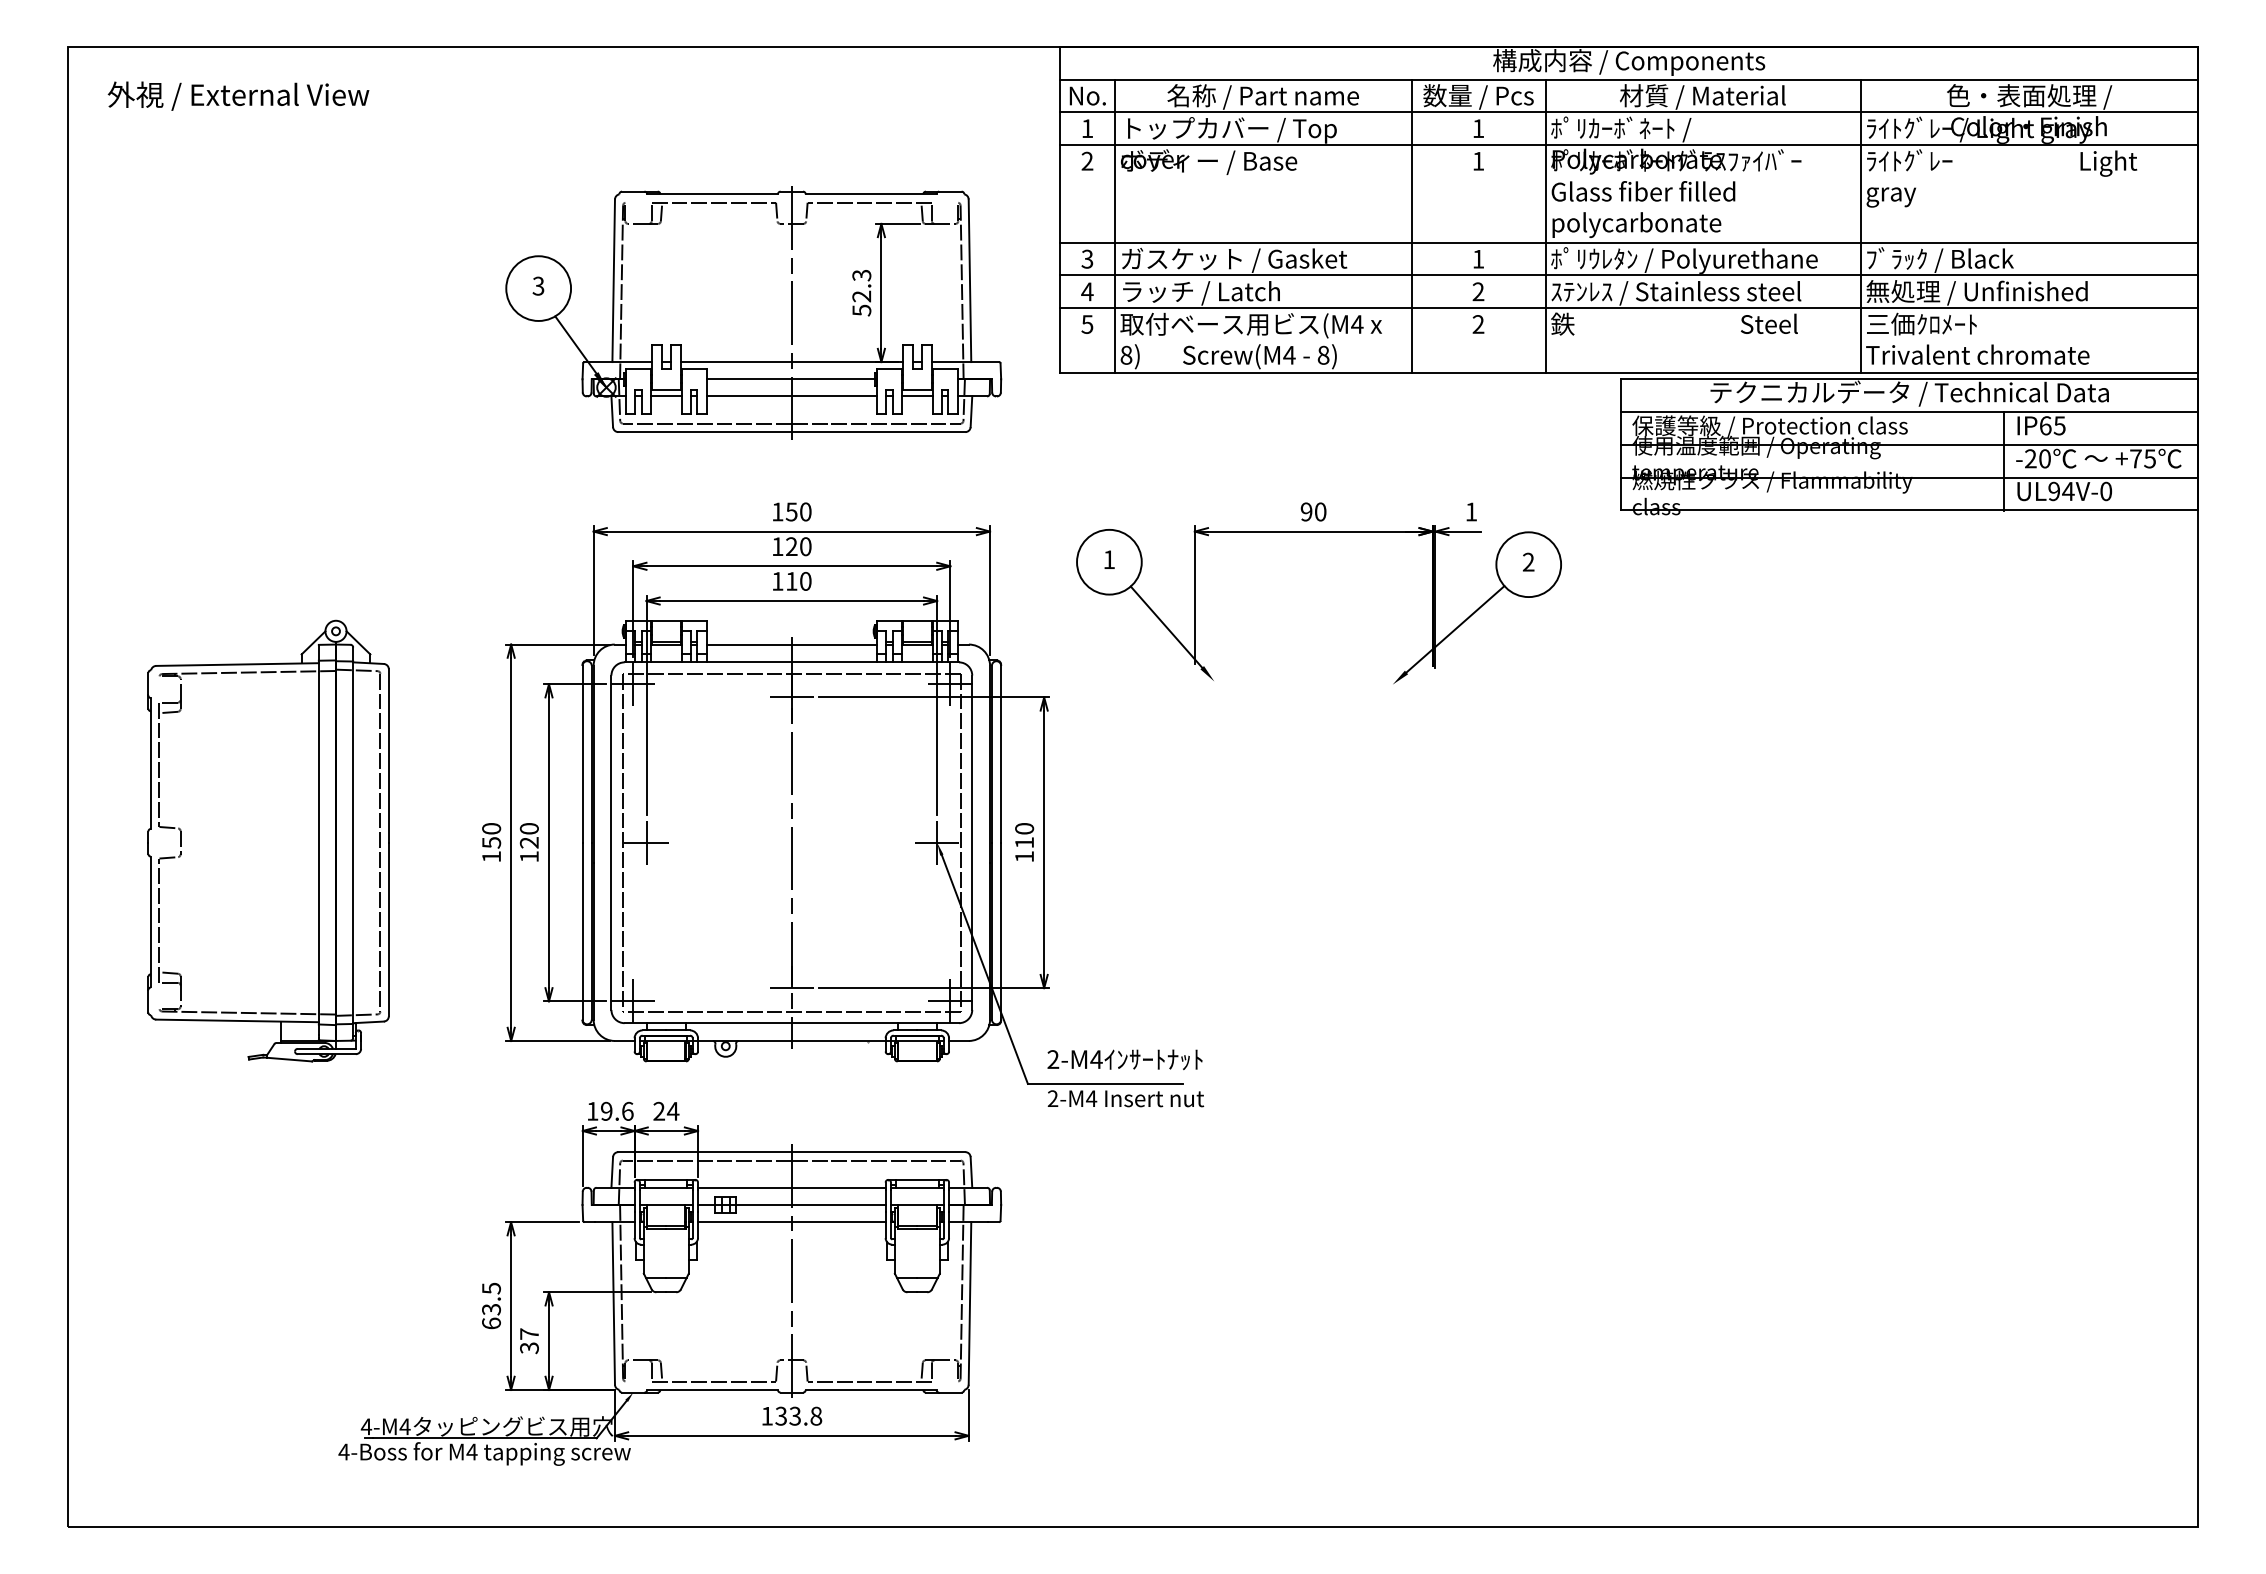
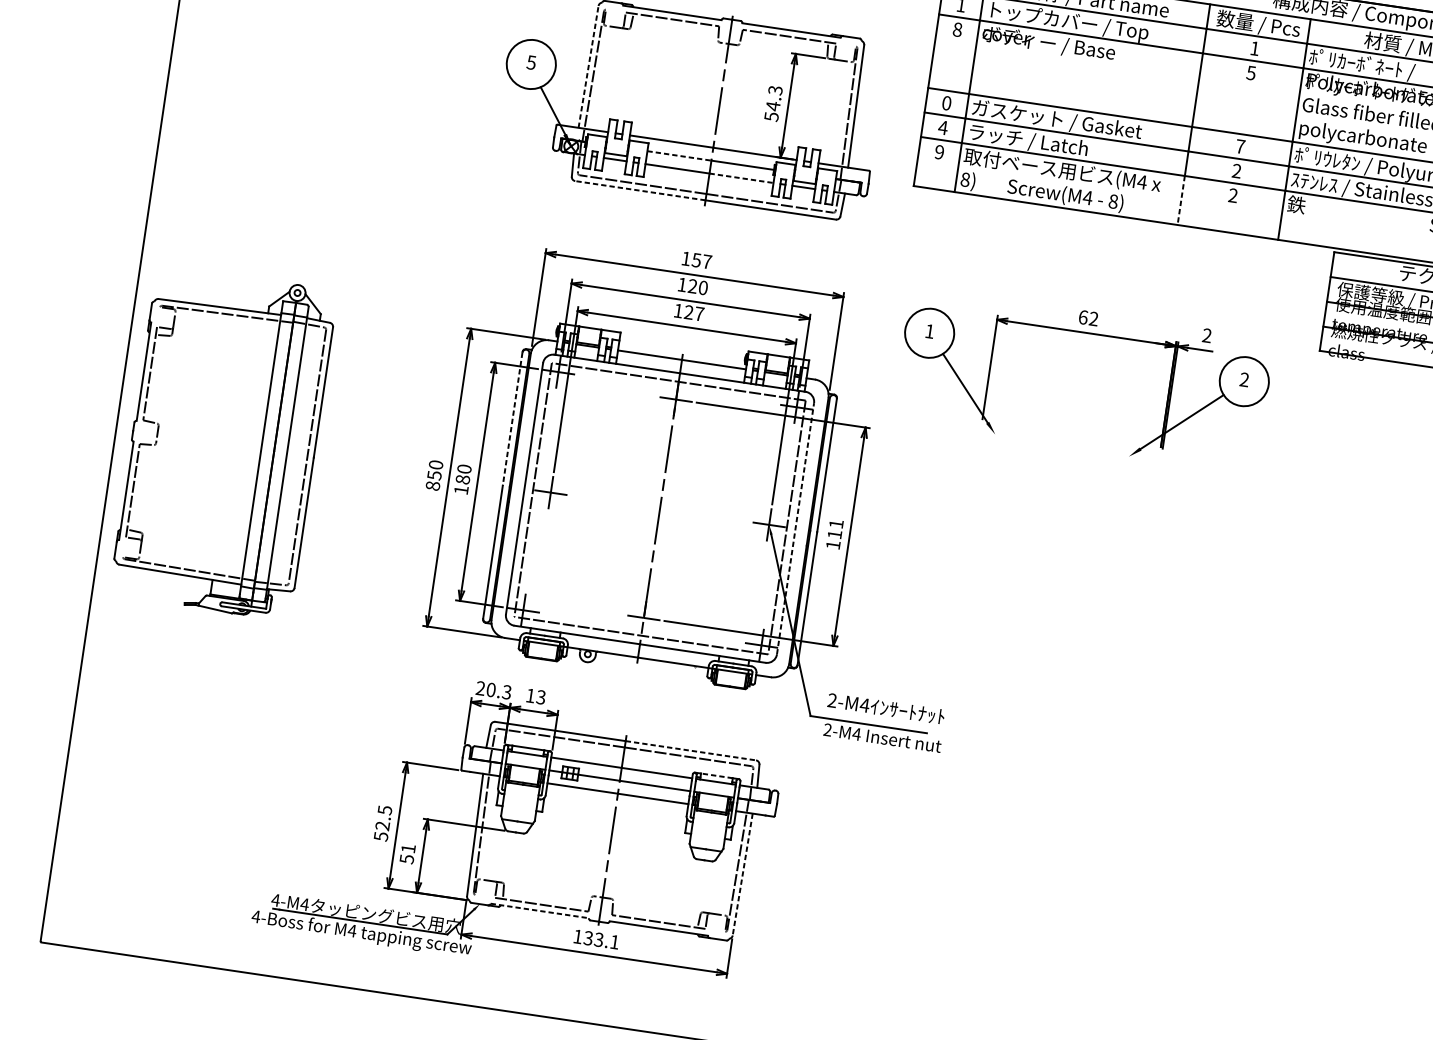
text: (1087, 160) -> (957, 29), 2 -> 8
text: (1478, 161) -> (1251, 73), 1 -> 5
text: (1087, 258) -> (946, 102), 3 -> 0
text: (1478, 259) -> (1240, 146), 1 -> 7
line: (613, 280) -> (588, 66), solid -> dashed
text: (538, 285) -> (531, 62), 3 -> 5
text: (861, 296) -> (772, 106), 52.3 -> 54.3
text: (1087, 324) -> (939, 152), 5 -> 9
line: (1411, 340) -> (1181, 200), solid -> dashed
line: (749, 379) -> (679, 156), solid -> dashed
line: (834, 396) -> (741, 178), solid -> dashed
line: (705, 432) -> (640, 191), solid -> dashed
text: (805, 511) -> (707, 261), 150 -> 157
text: (1313, 511) -> (1088, 317), 90 -> 62
text: (1471, 511) -> (1207, 335), 1 -> 2
text: (798, 580) -> (694, 312), 110 -> 127
line: (582, 754) -> (512, 419), solid -> dashed
text: (1024, 828) -> (836, 523), 110 -> 111
part: (268, 840) -> (223, 442), moved
text: (529, 842) -> (463, 479), 120 -> 180
line: (972, 842) -> (795, 528), solid -> dashed
text: (491, 856) -> (432, 485), 150 -> 850
text: (610, 1110) -> (494, 689), 19.6 -> 20.3
text: (666, 1110) -> (536, 695), 24 -> 13
line: (878, 1152) -> (690, 751), solid -> dashed
line: (916, 1179) -> (716, 775), solid -> dashed
line: (969, 1303) -> (742, 874), solid -> dashed
text: (491, 1316) -> (381, 831), 63.5 -> 52.5
text: (529, 1340) -> (407, 853), 37 -> 51
line: (713, 1389) -> (540, 910), solid -> dashed
text: (816, 1415) -> (615, 941), 133.8 -> 133.1

